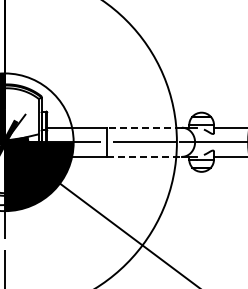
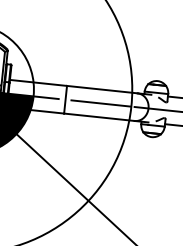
line: (144, 127) -> (102, 89), dashed -> solid
line: (145, 156) -> (100, 116), dashed -> solid

